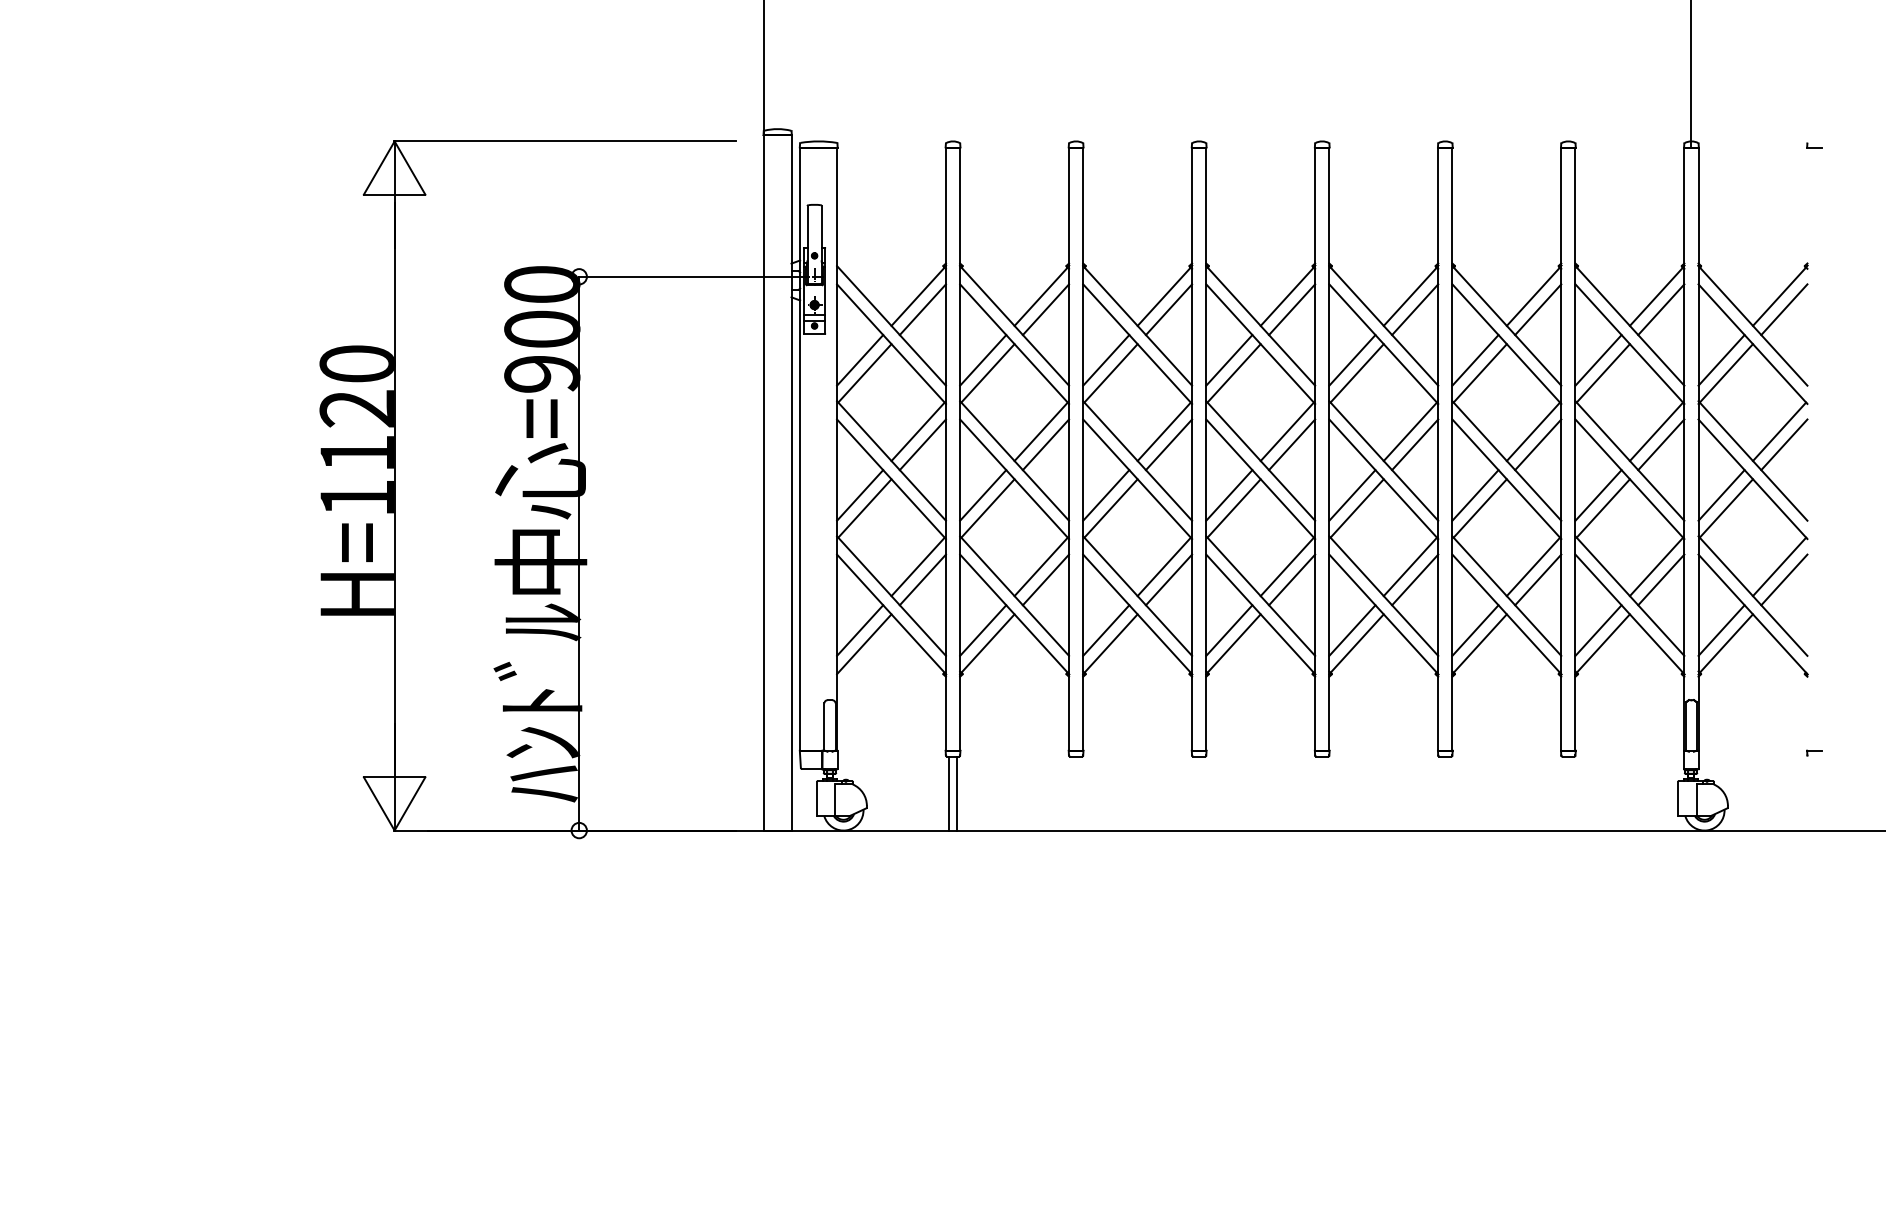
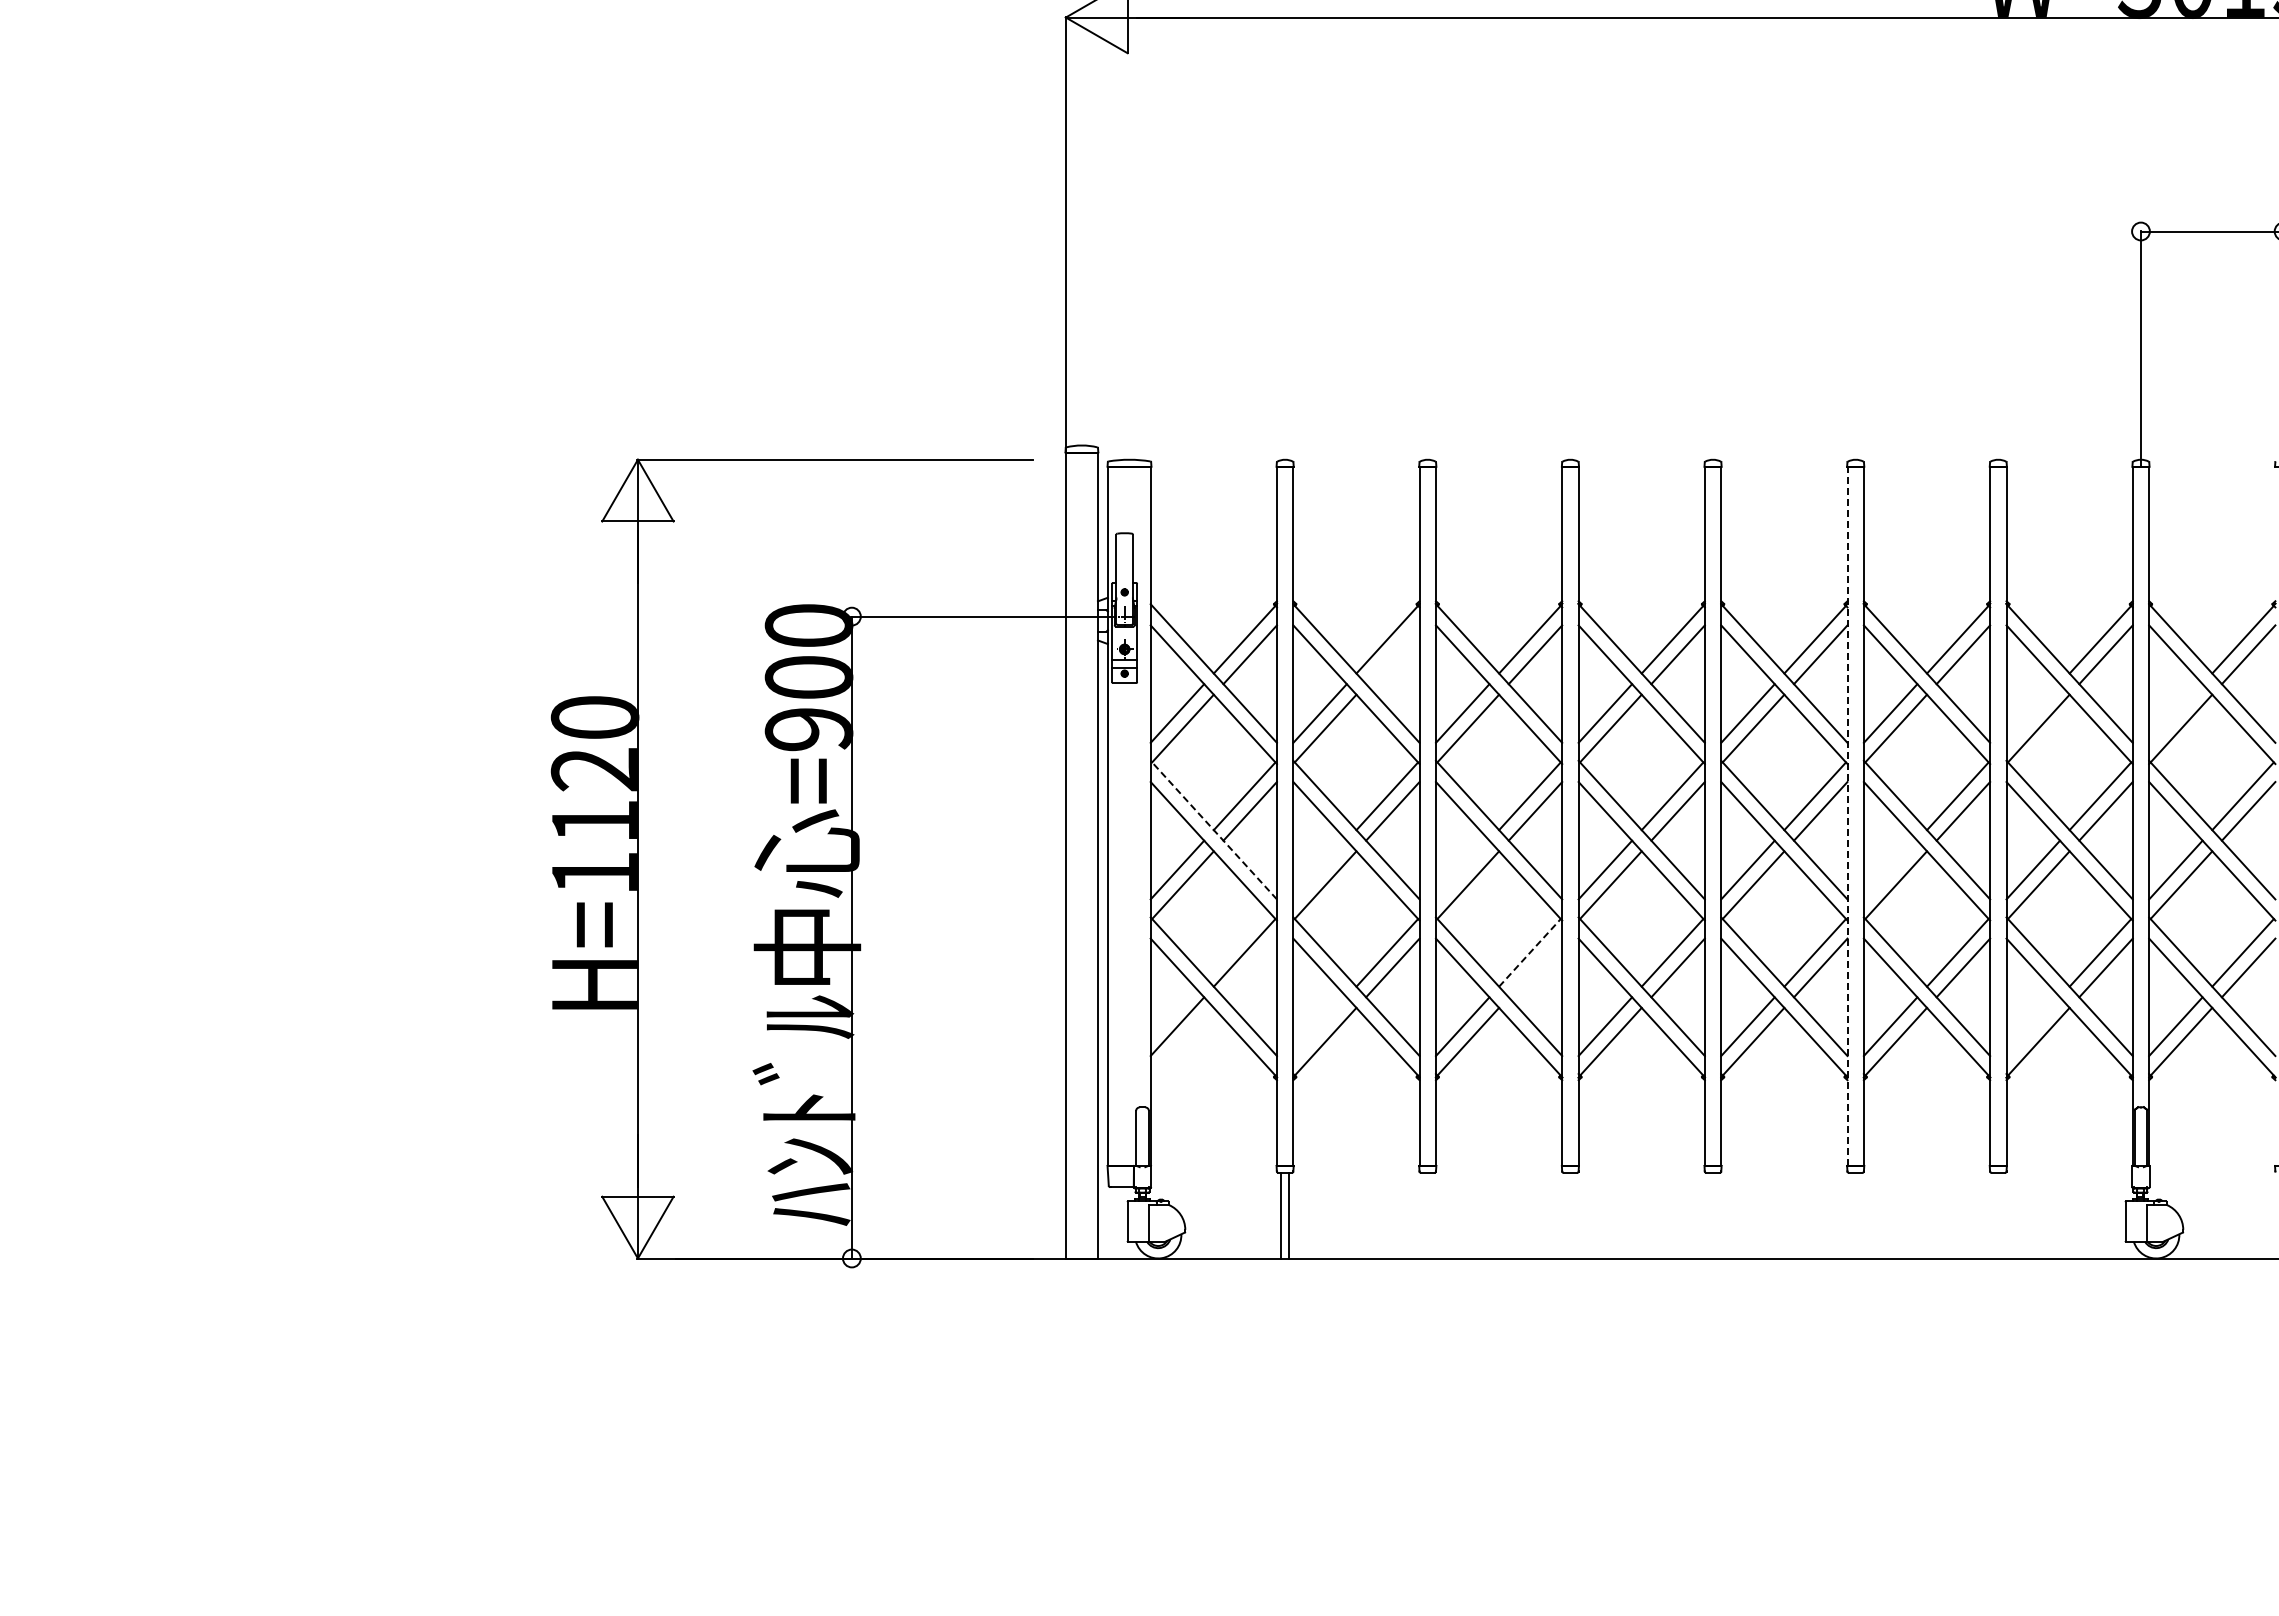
line: (1045, 309) -> (1392, 654), removed
line: (1598, 360) -> (2033, 713), removed
line: (1721, 360) -> (2175, 713), removed
line: (1438, 448) -> (1847, 815), solid -> dashed
line: (891, 461) -> (1213, 830), solid -> dashed
line: (982, 494) -> (1319, 869), removed
line: (1106, 494) -> (1462, 869), removed
line: (1475, 494) -> (1890, 869), removed
line: (1163, 566) -> (1529, 952), solid -> dashed
line: (922, 579) -> (1249, 967), removed
line: (1169, 579) -> (1535, 967), removed
line: (982, 630) -> (1319, 1026), removed
line: (1598, 630) -> (2033, 1026), removed
line: (863, 644) -> (1181, 1042), removed

